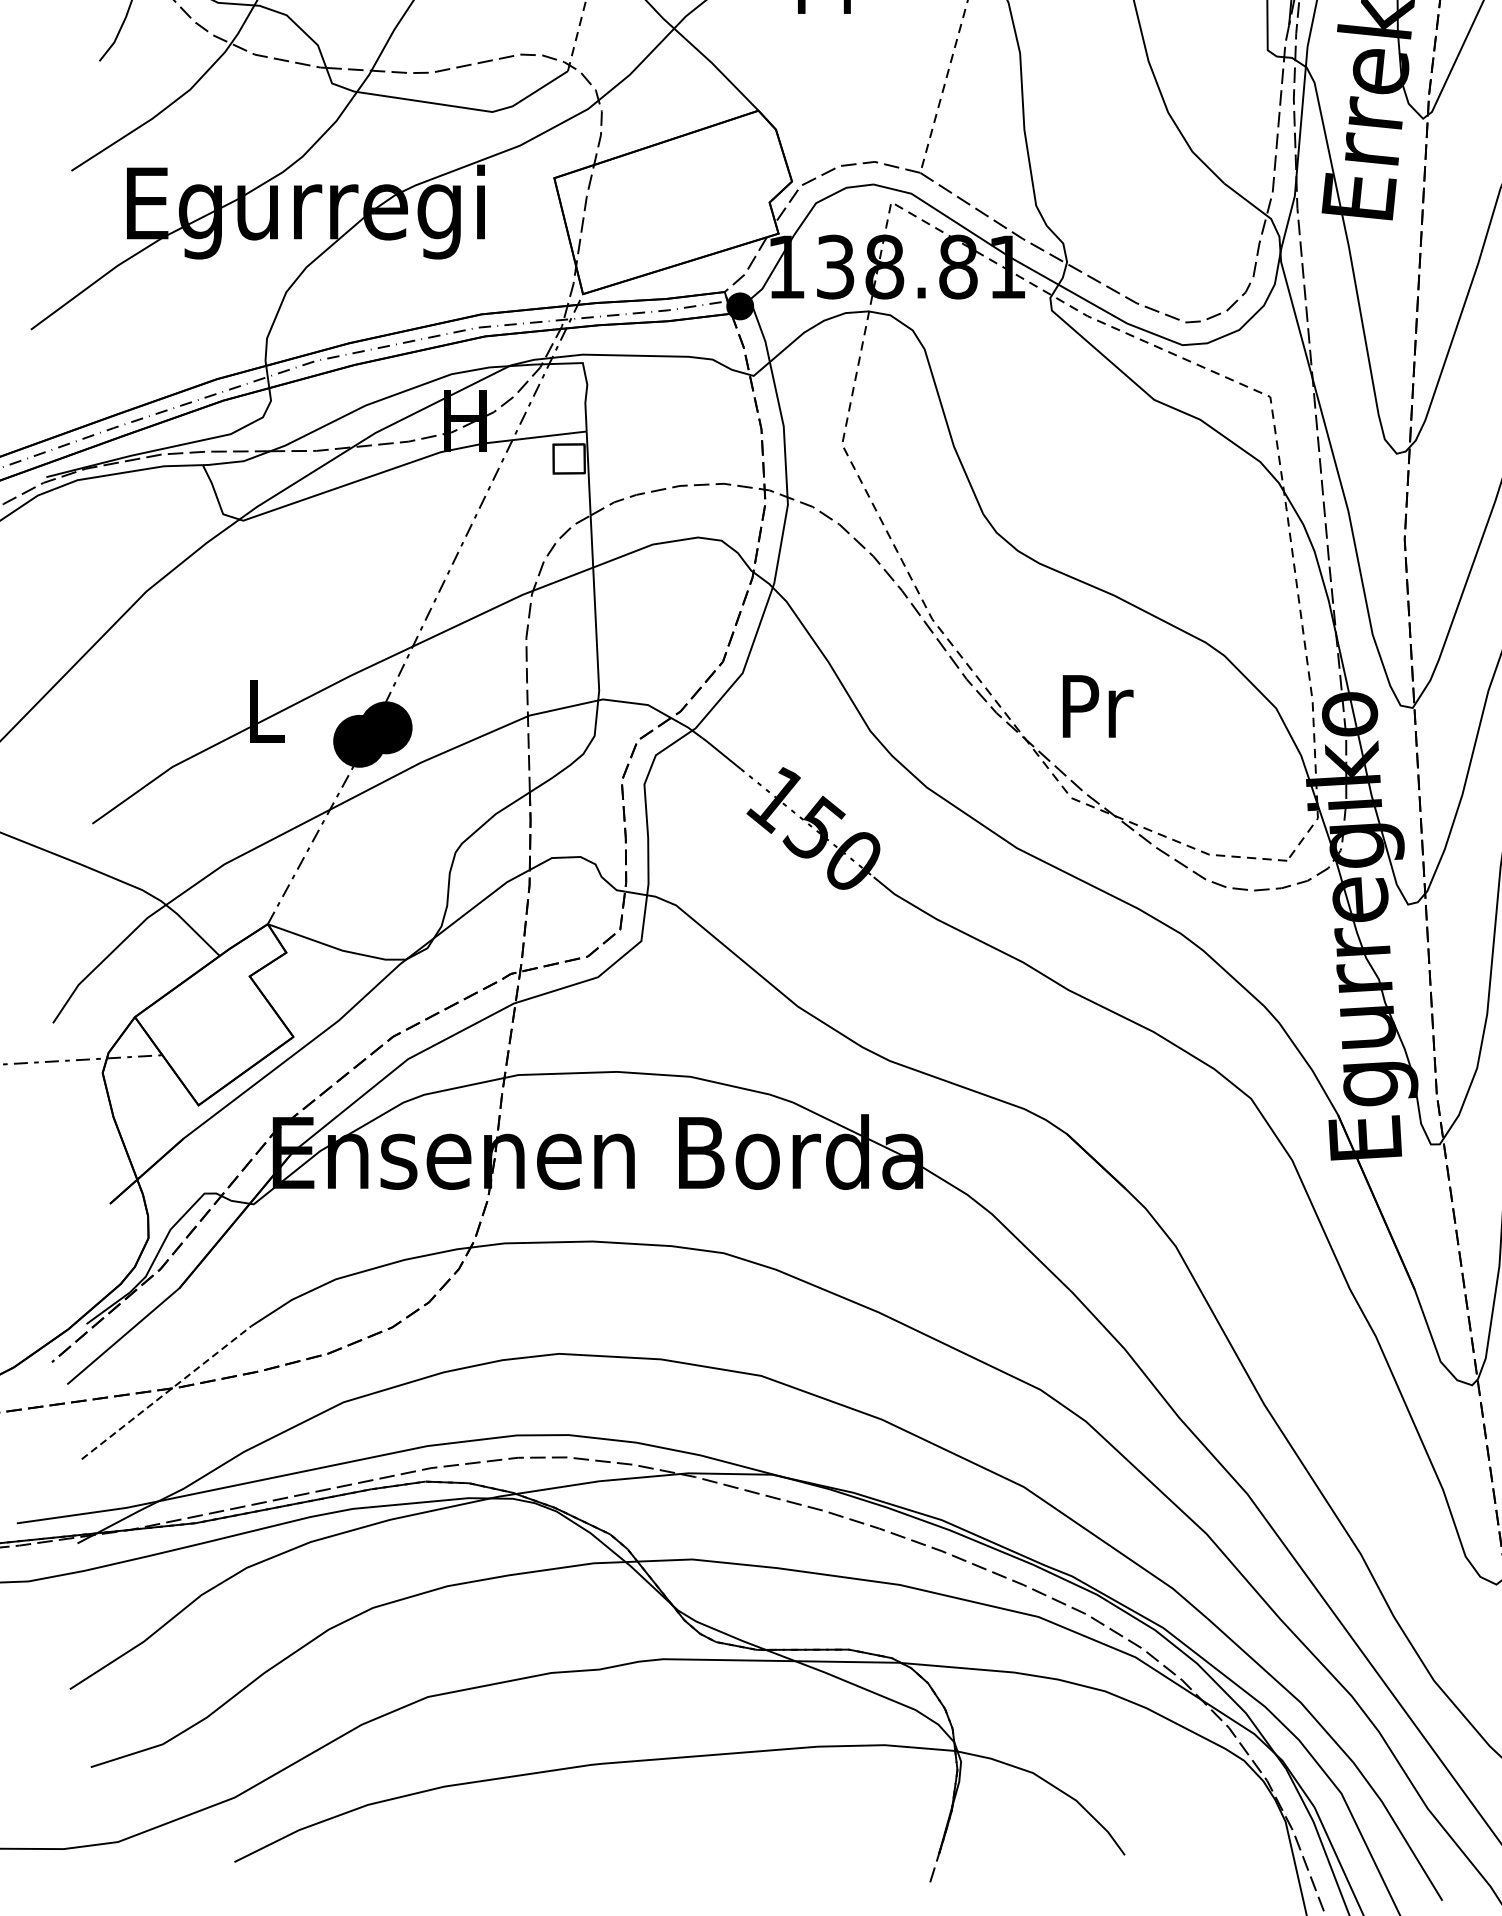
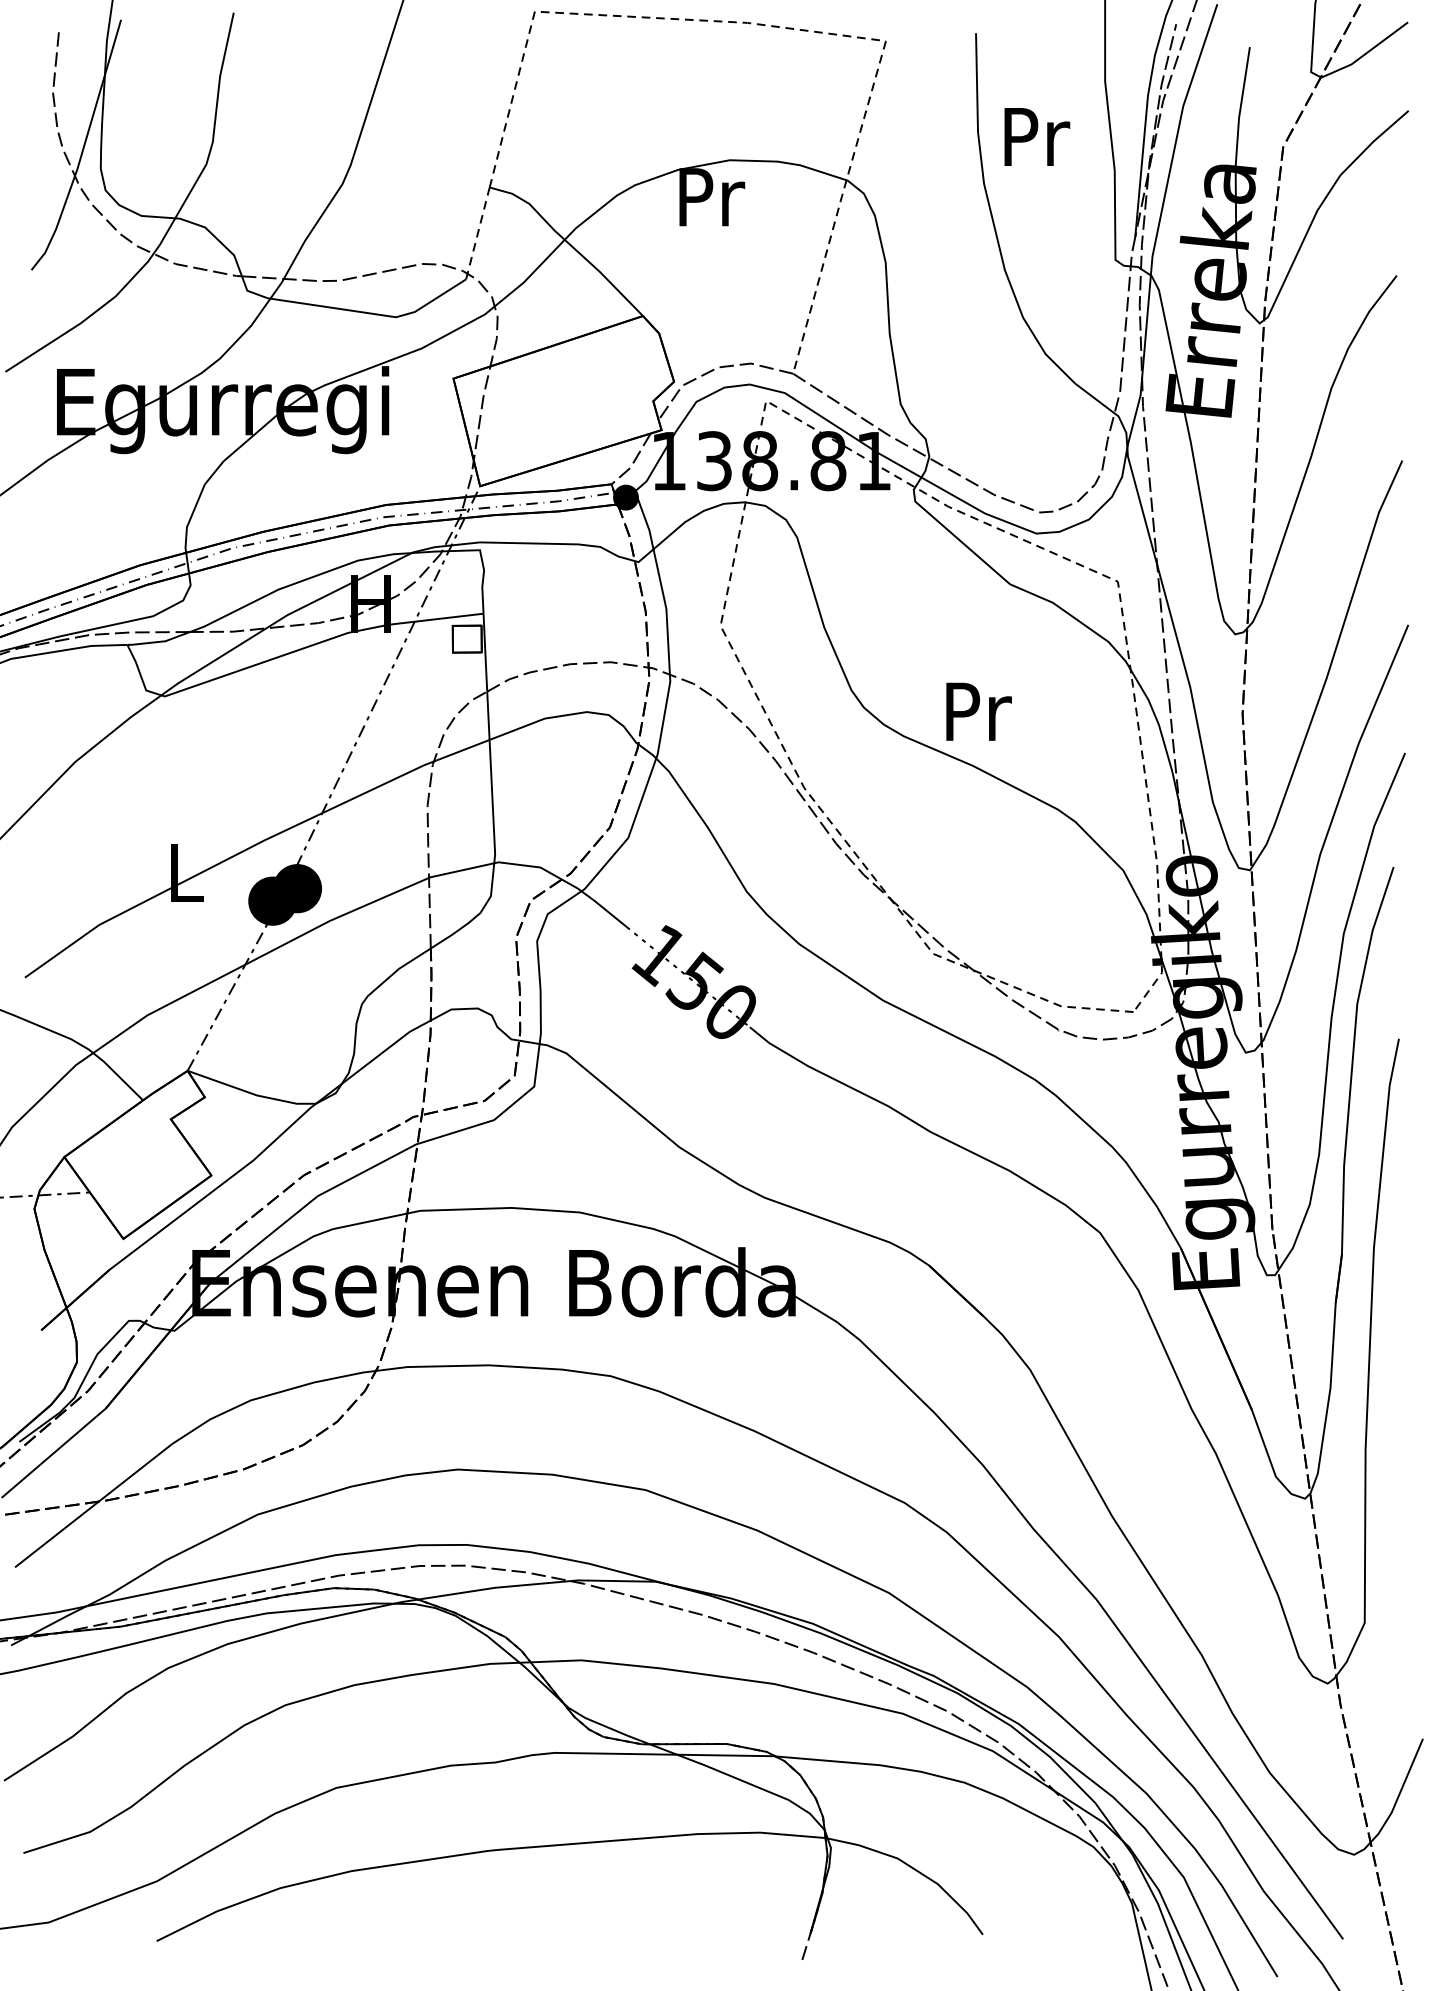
text: (1097, 706) -> (978, 711), moved
line: (167, 1392) -> (94, 1505), dashed -> solid

